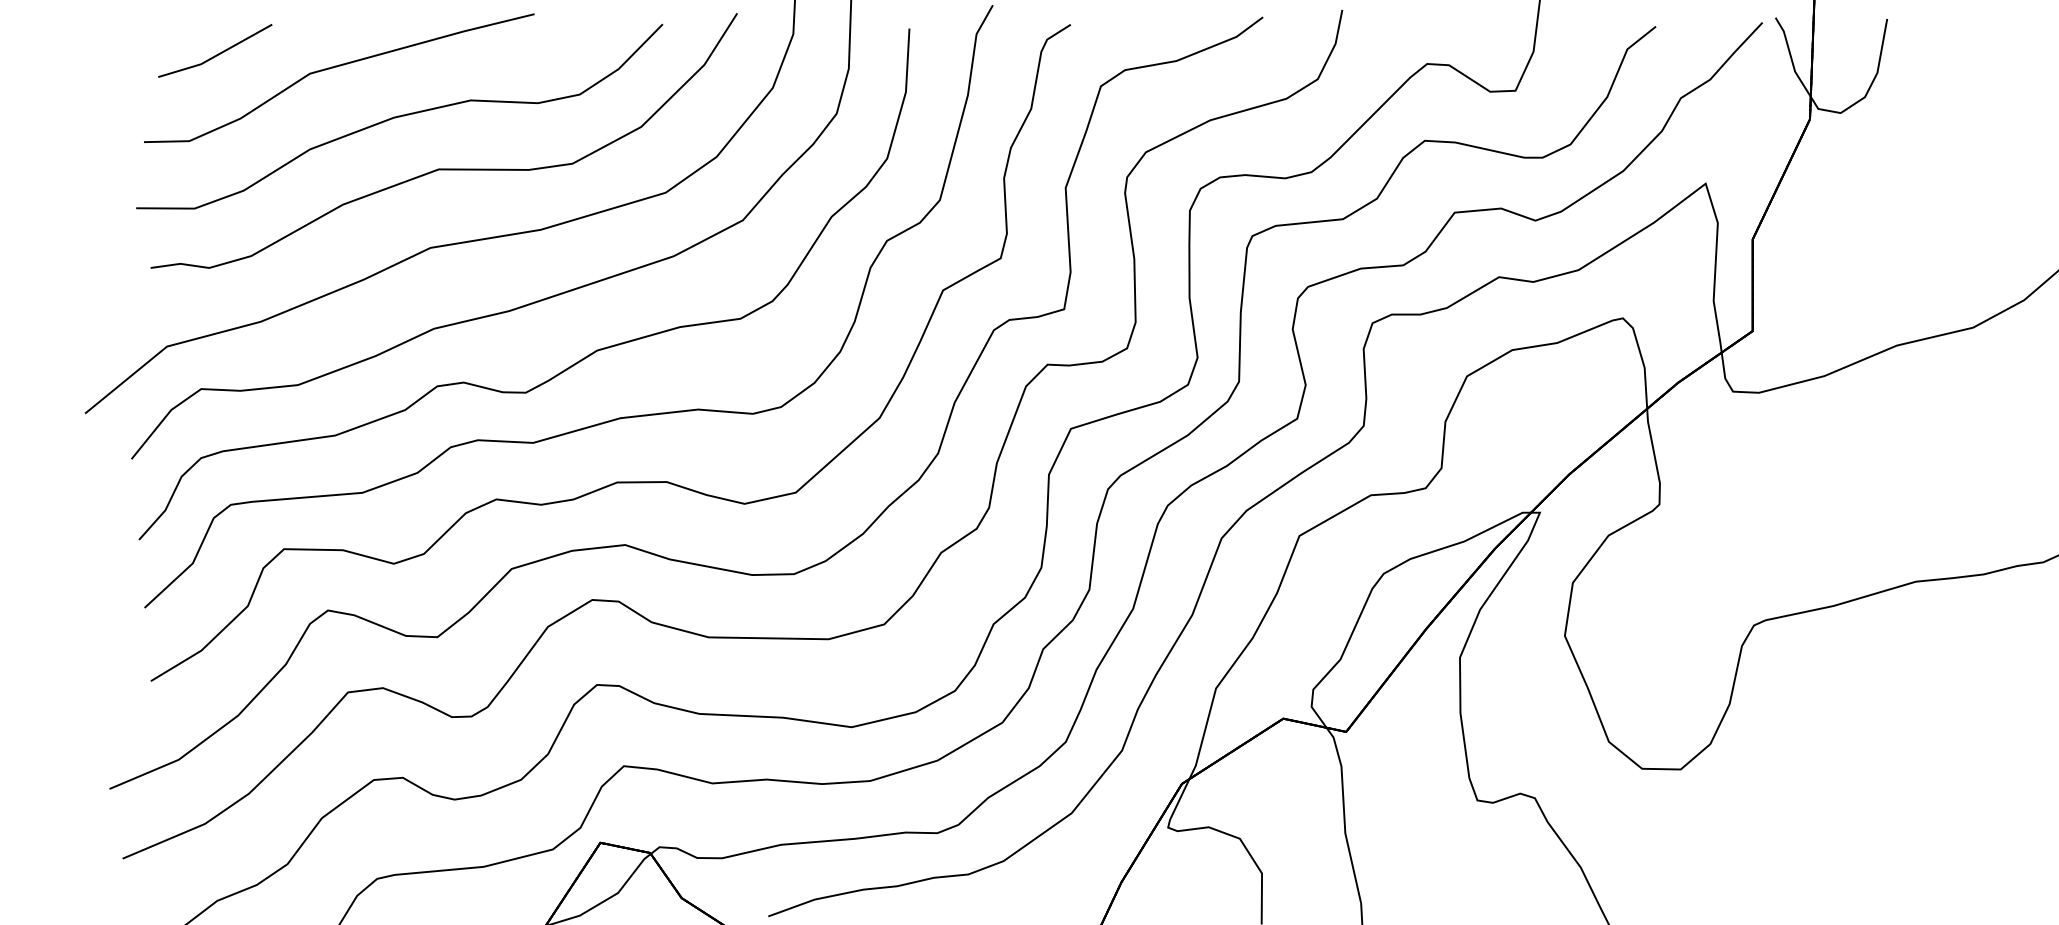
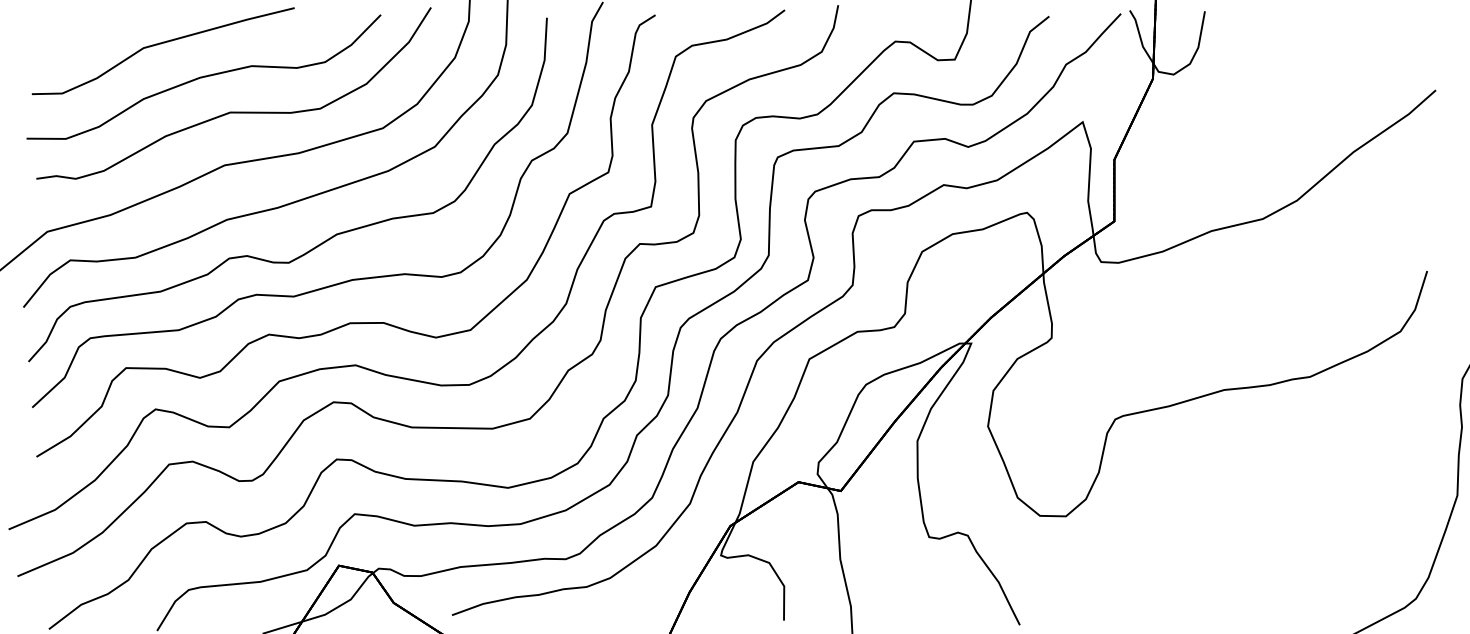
line: (217, 53) -> (81, 34), removed

